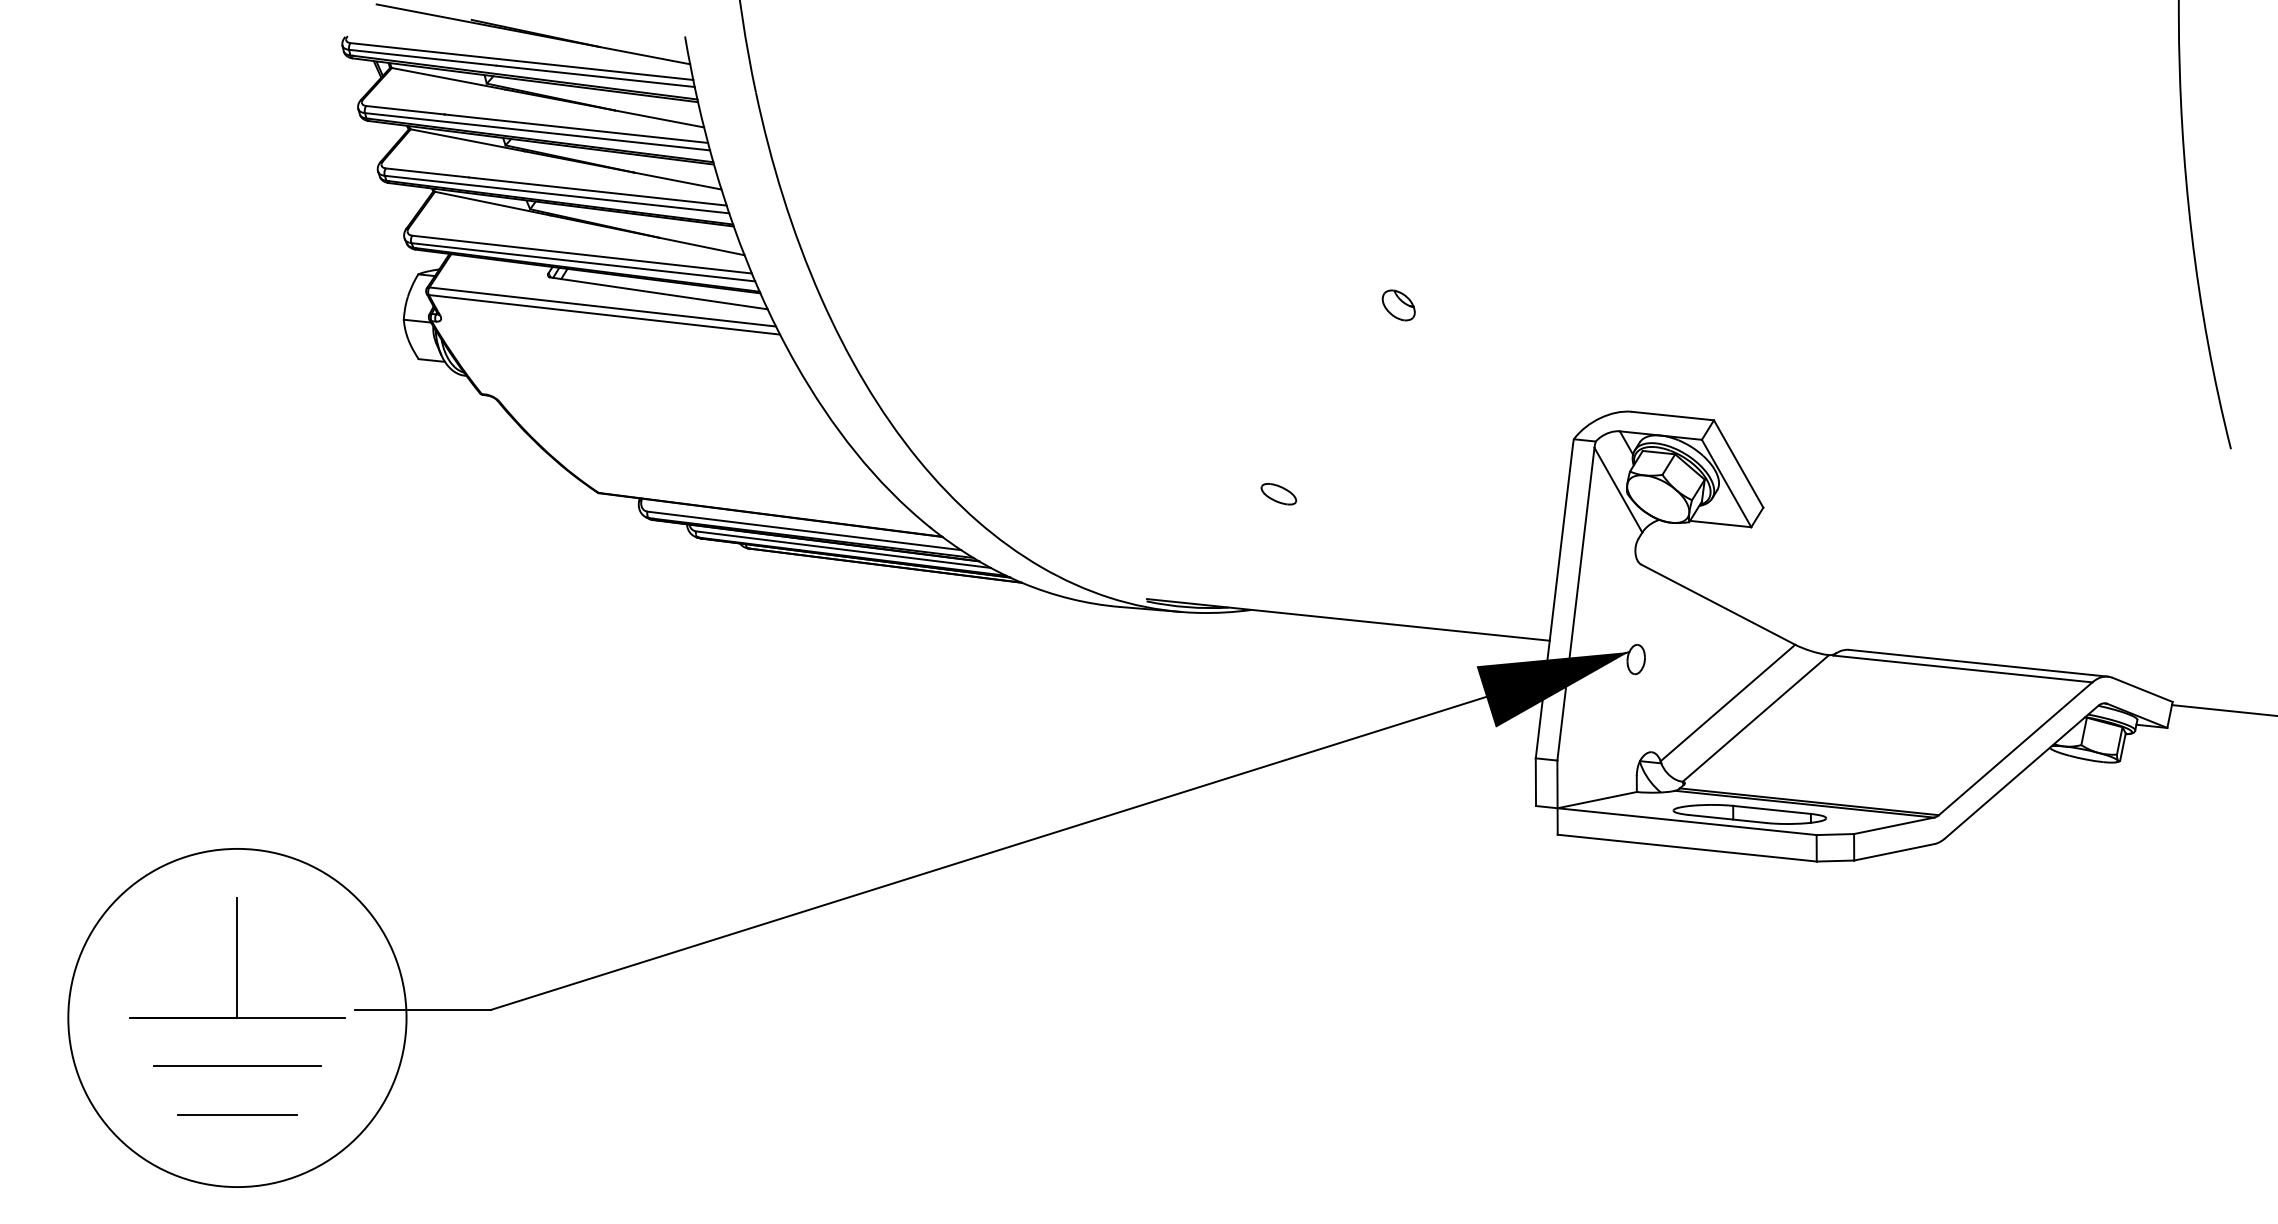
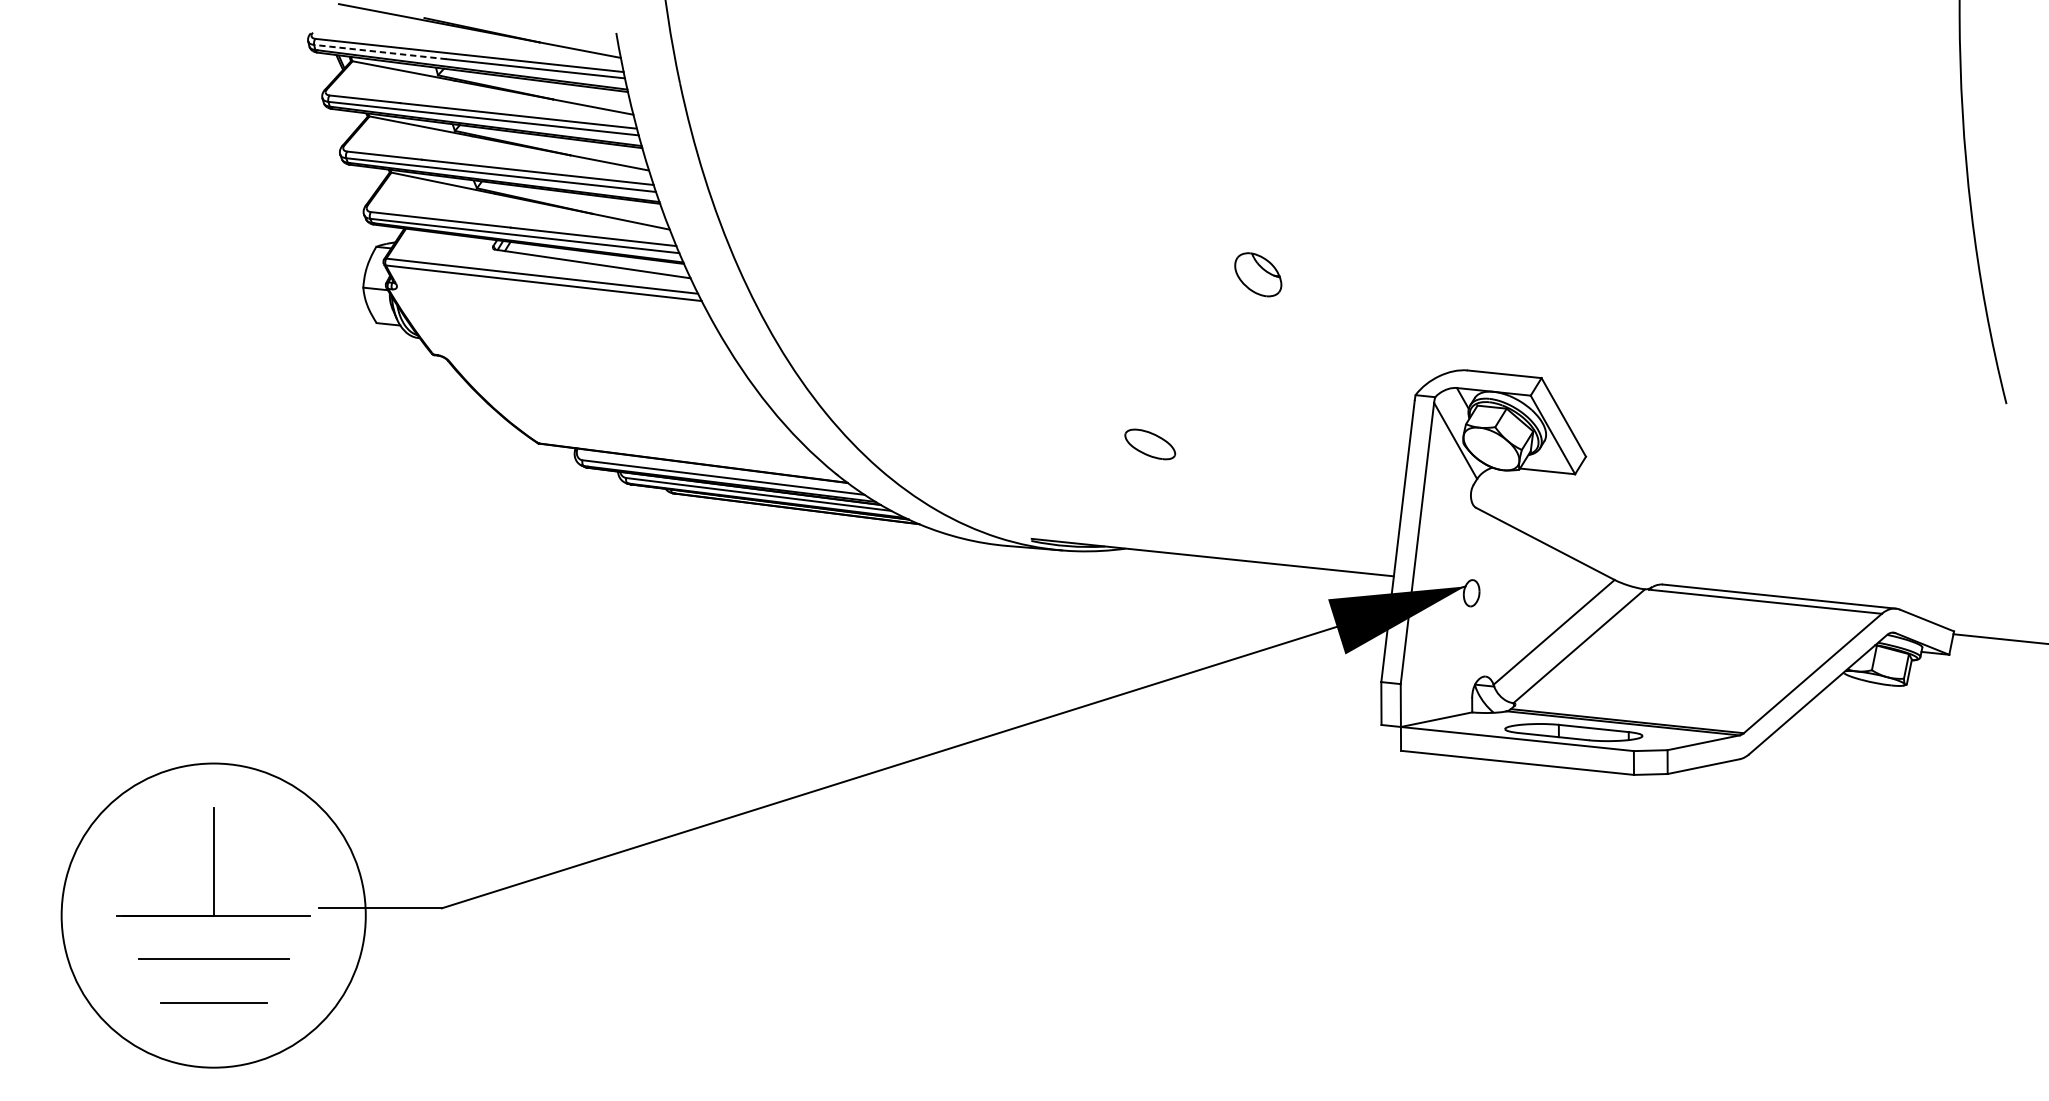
line: (422, 57) -> (380, 51), solid -> dashed
part: (1398, 305) -> (1257, 274), size x1.6
part: (1278, 494) -> (1149, 444), size x1.6

